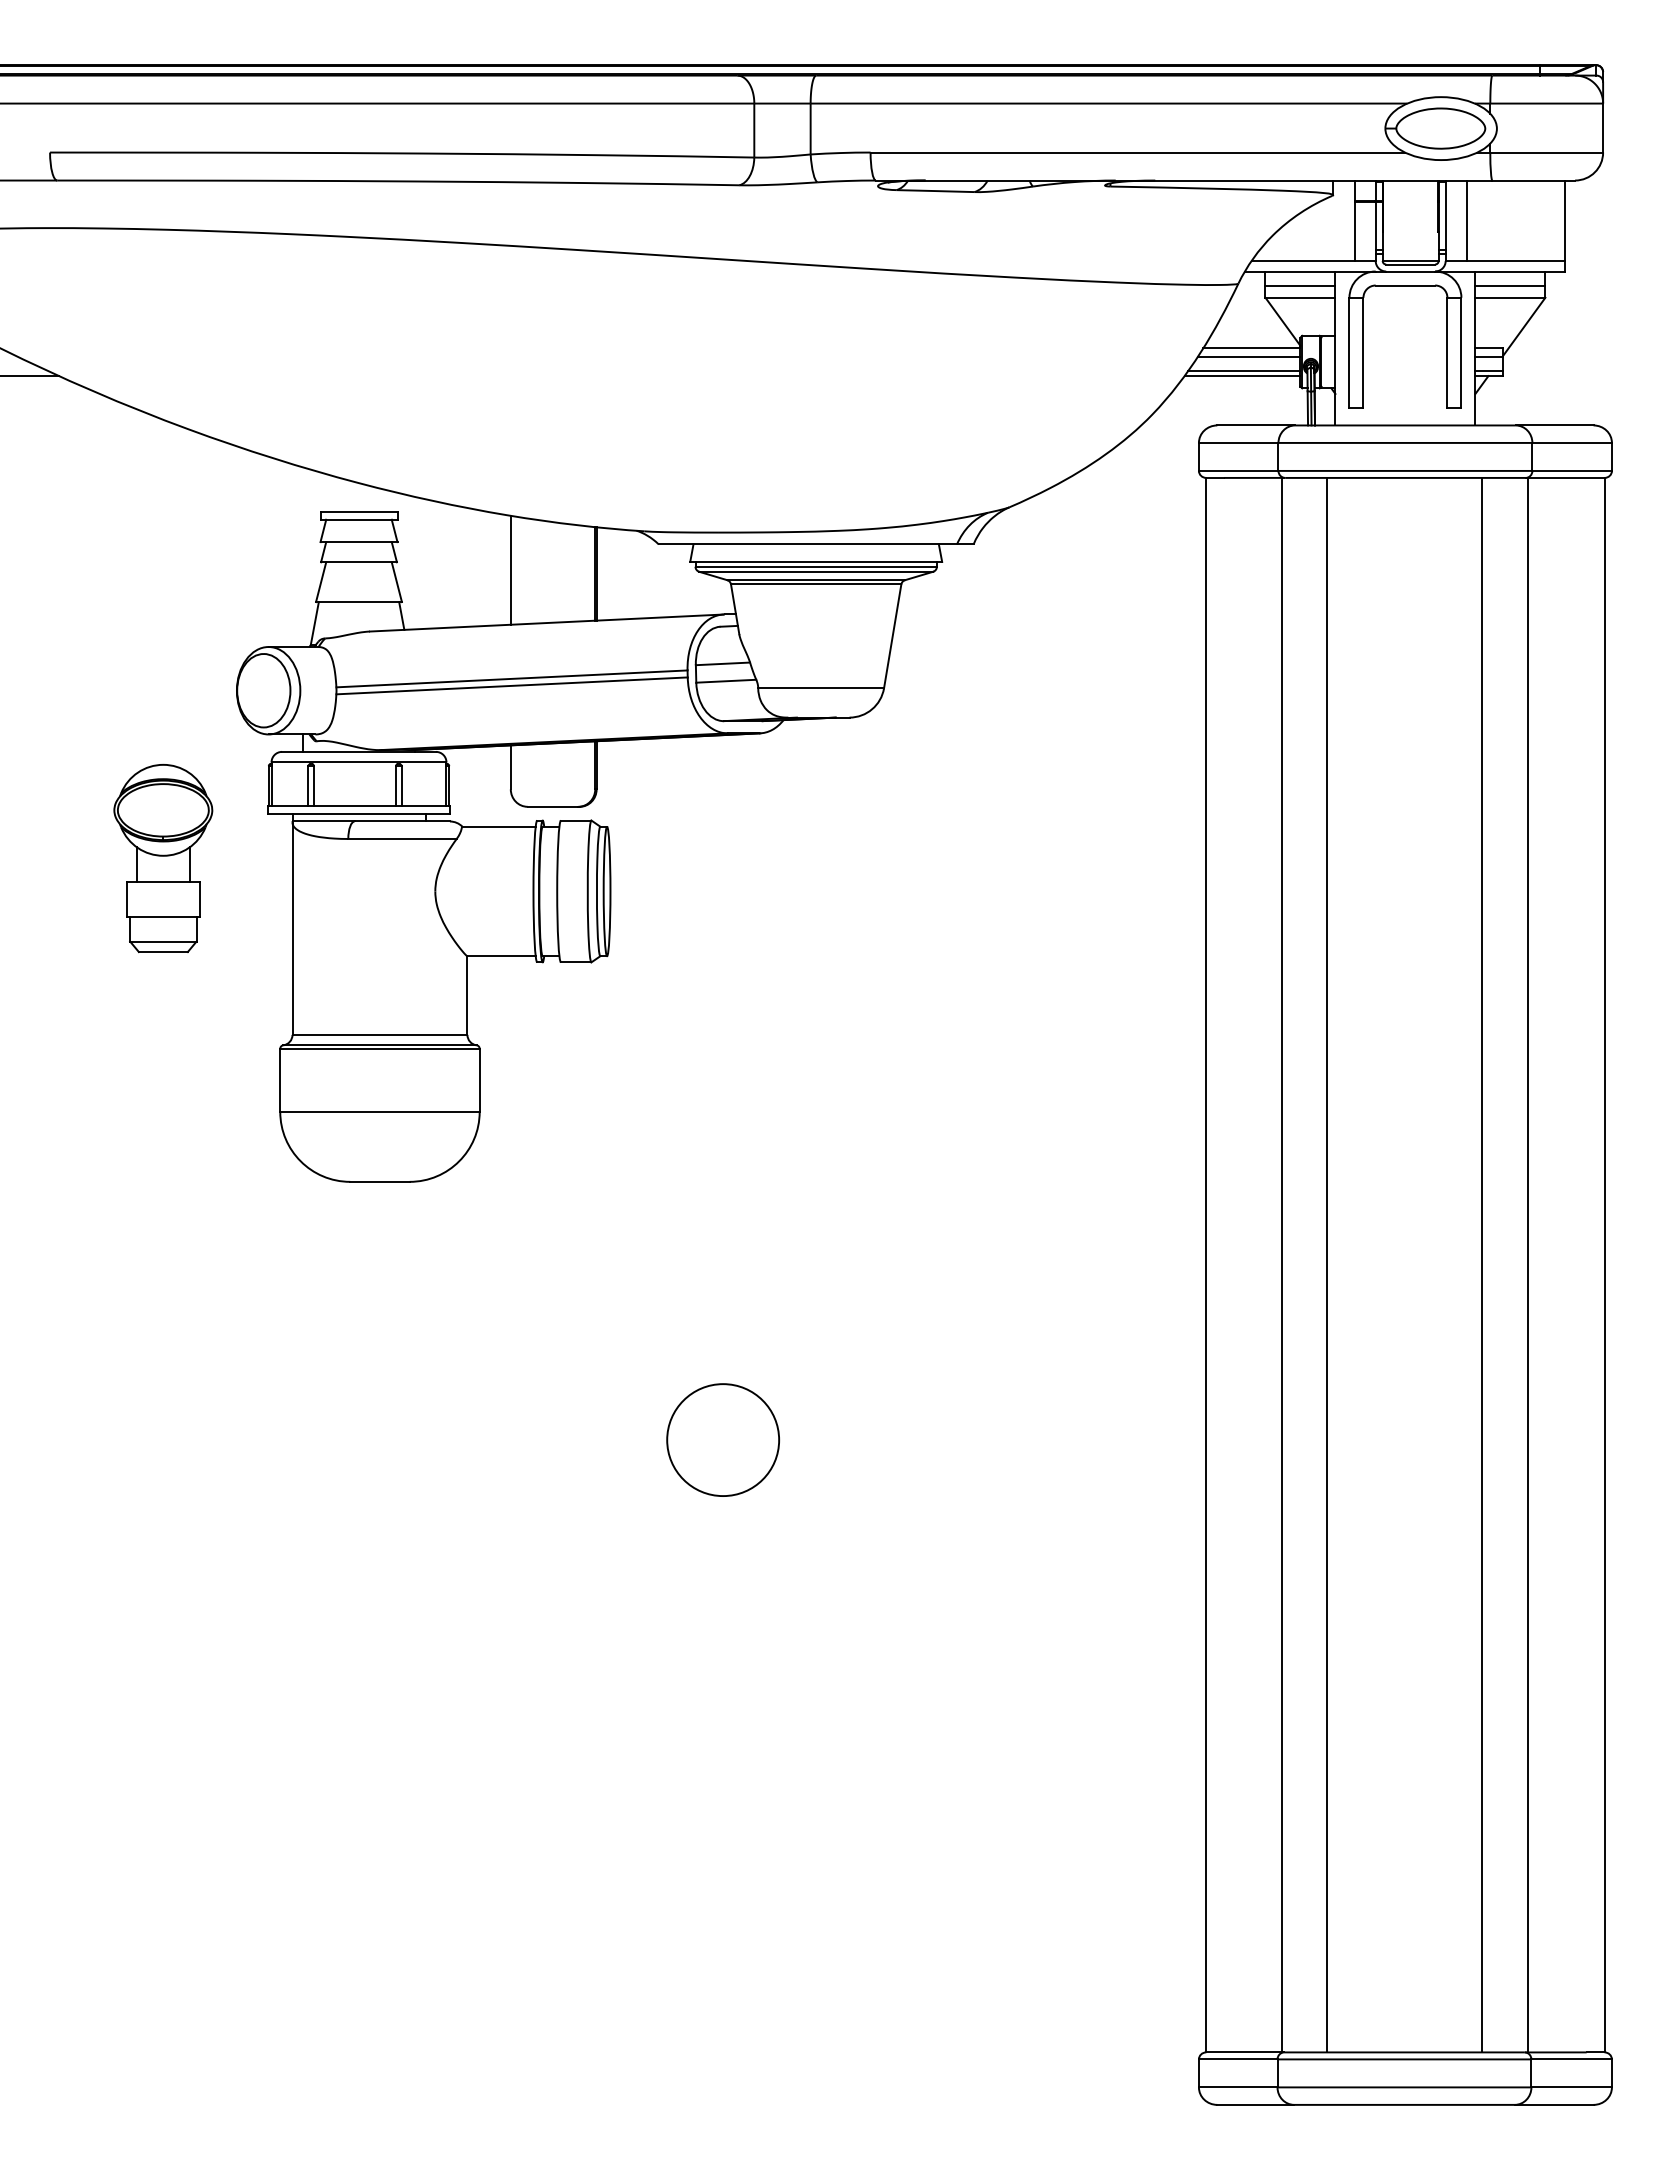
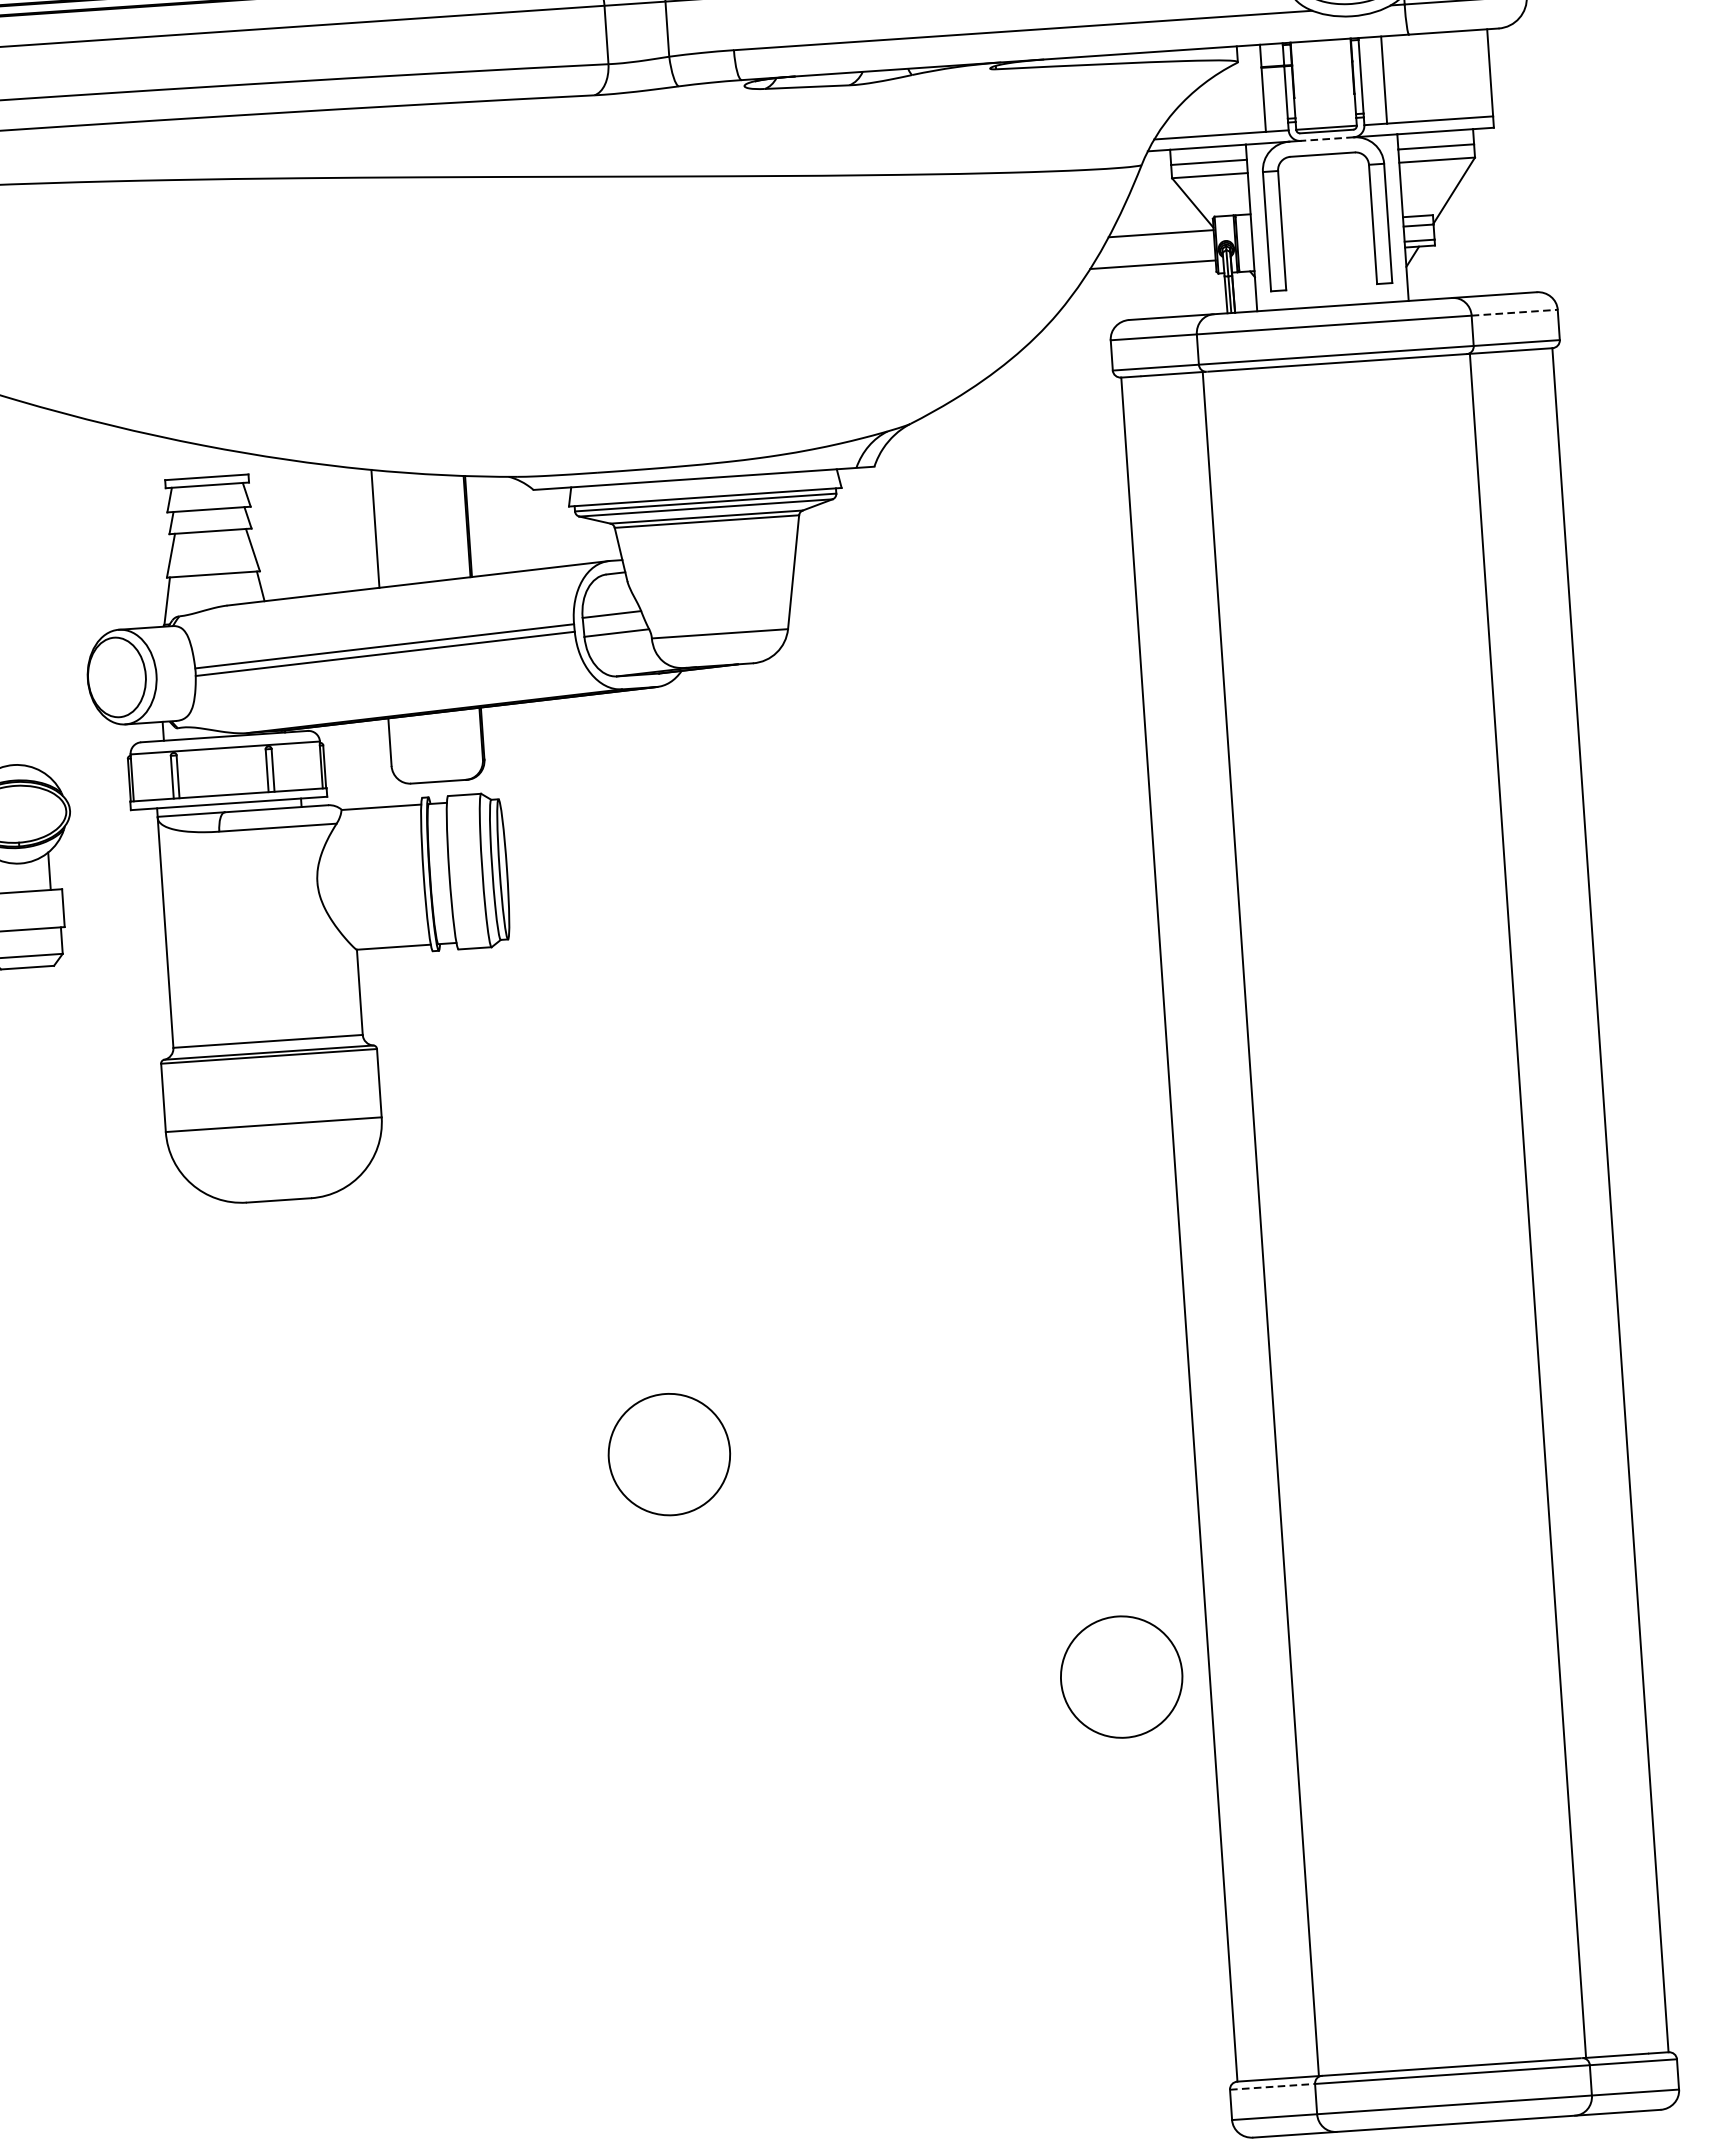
line: (1410, 271) -> (1327, 139), solid -> dashed
line: (1248, 356) -> (1158, 243), removed
line: (1244, 370) -> (1154, 258), removed
line: (1572, 442) -> (1515, 312), solid -> dashed
line: (1327, 1264) -> (1310, 1219), removed
line: (1482, 1264) -> (1478, 1208), removed
circle: (1124, 1672) -> (1120, 1676), added
line: (1238, 2059) -> (1272, 2086), solid -> dashed

